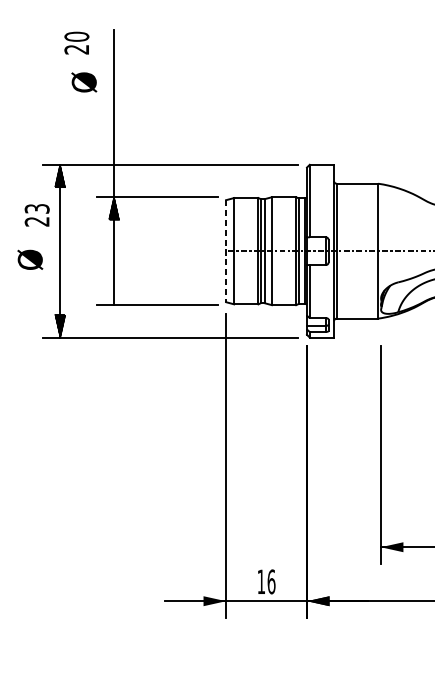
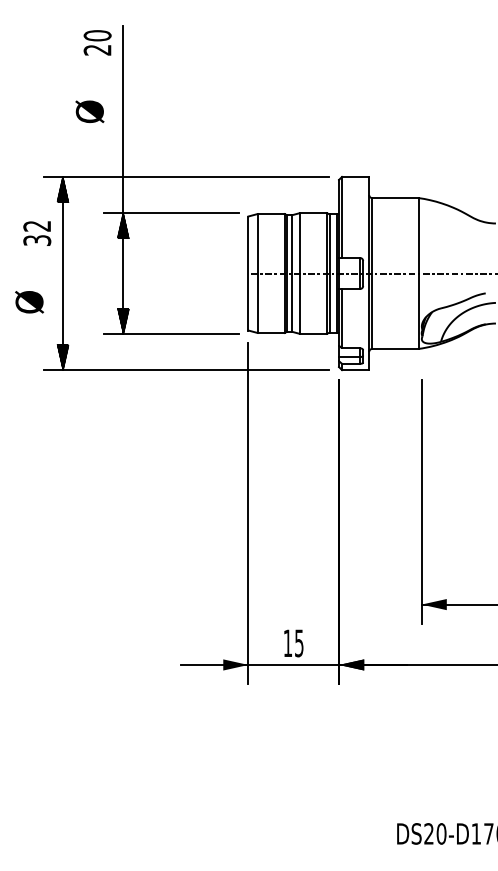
text: (76, 42) -> (97, 42), moved
text: (83, 82) -> (89, 111), moved
text: (37, 215) -> (37, 233), 23 -> 32
line: (226, 252) -> (248, 274), dashed -> solid
text: (30, 260) -> (29, 302), moved
hatch: (113, 293) -> (122, 320), added
text: (271, 582) -> (299, 643), 16 -> 15

